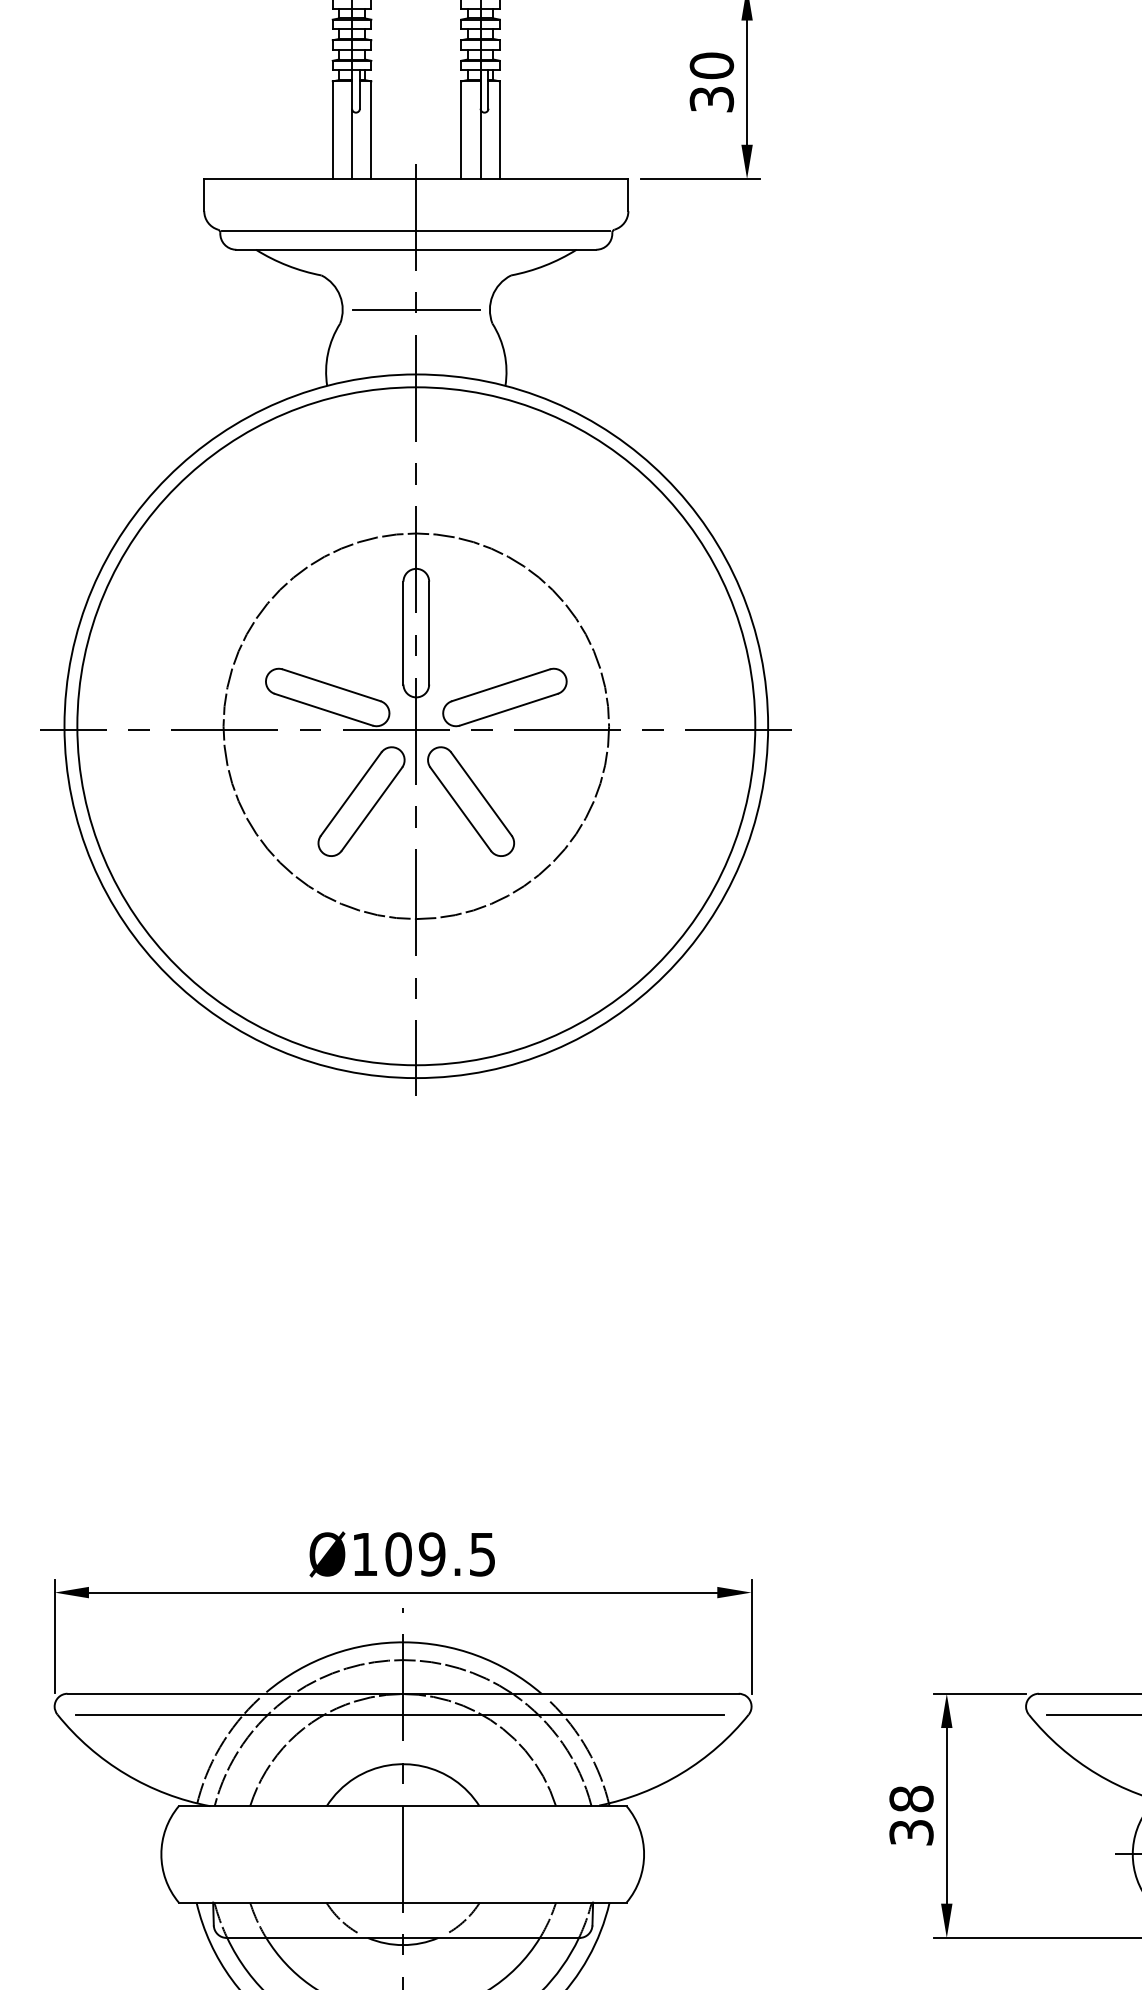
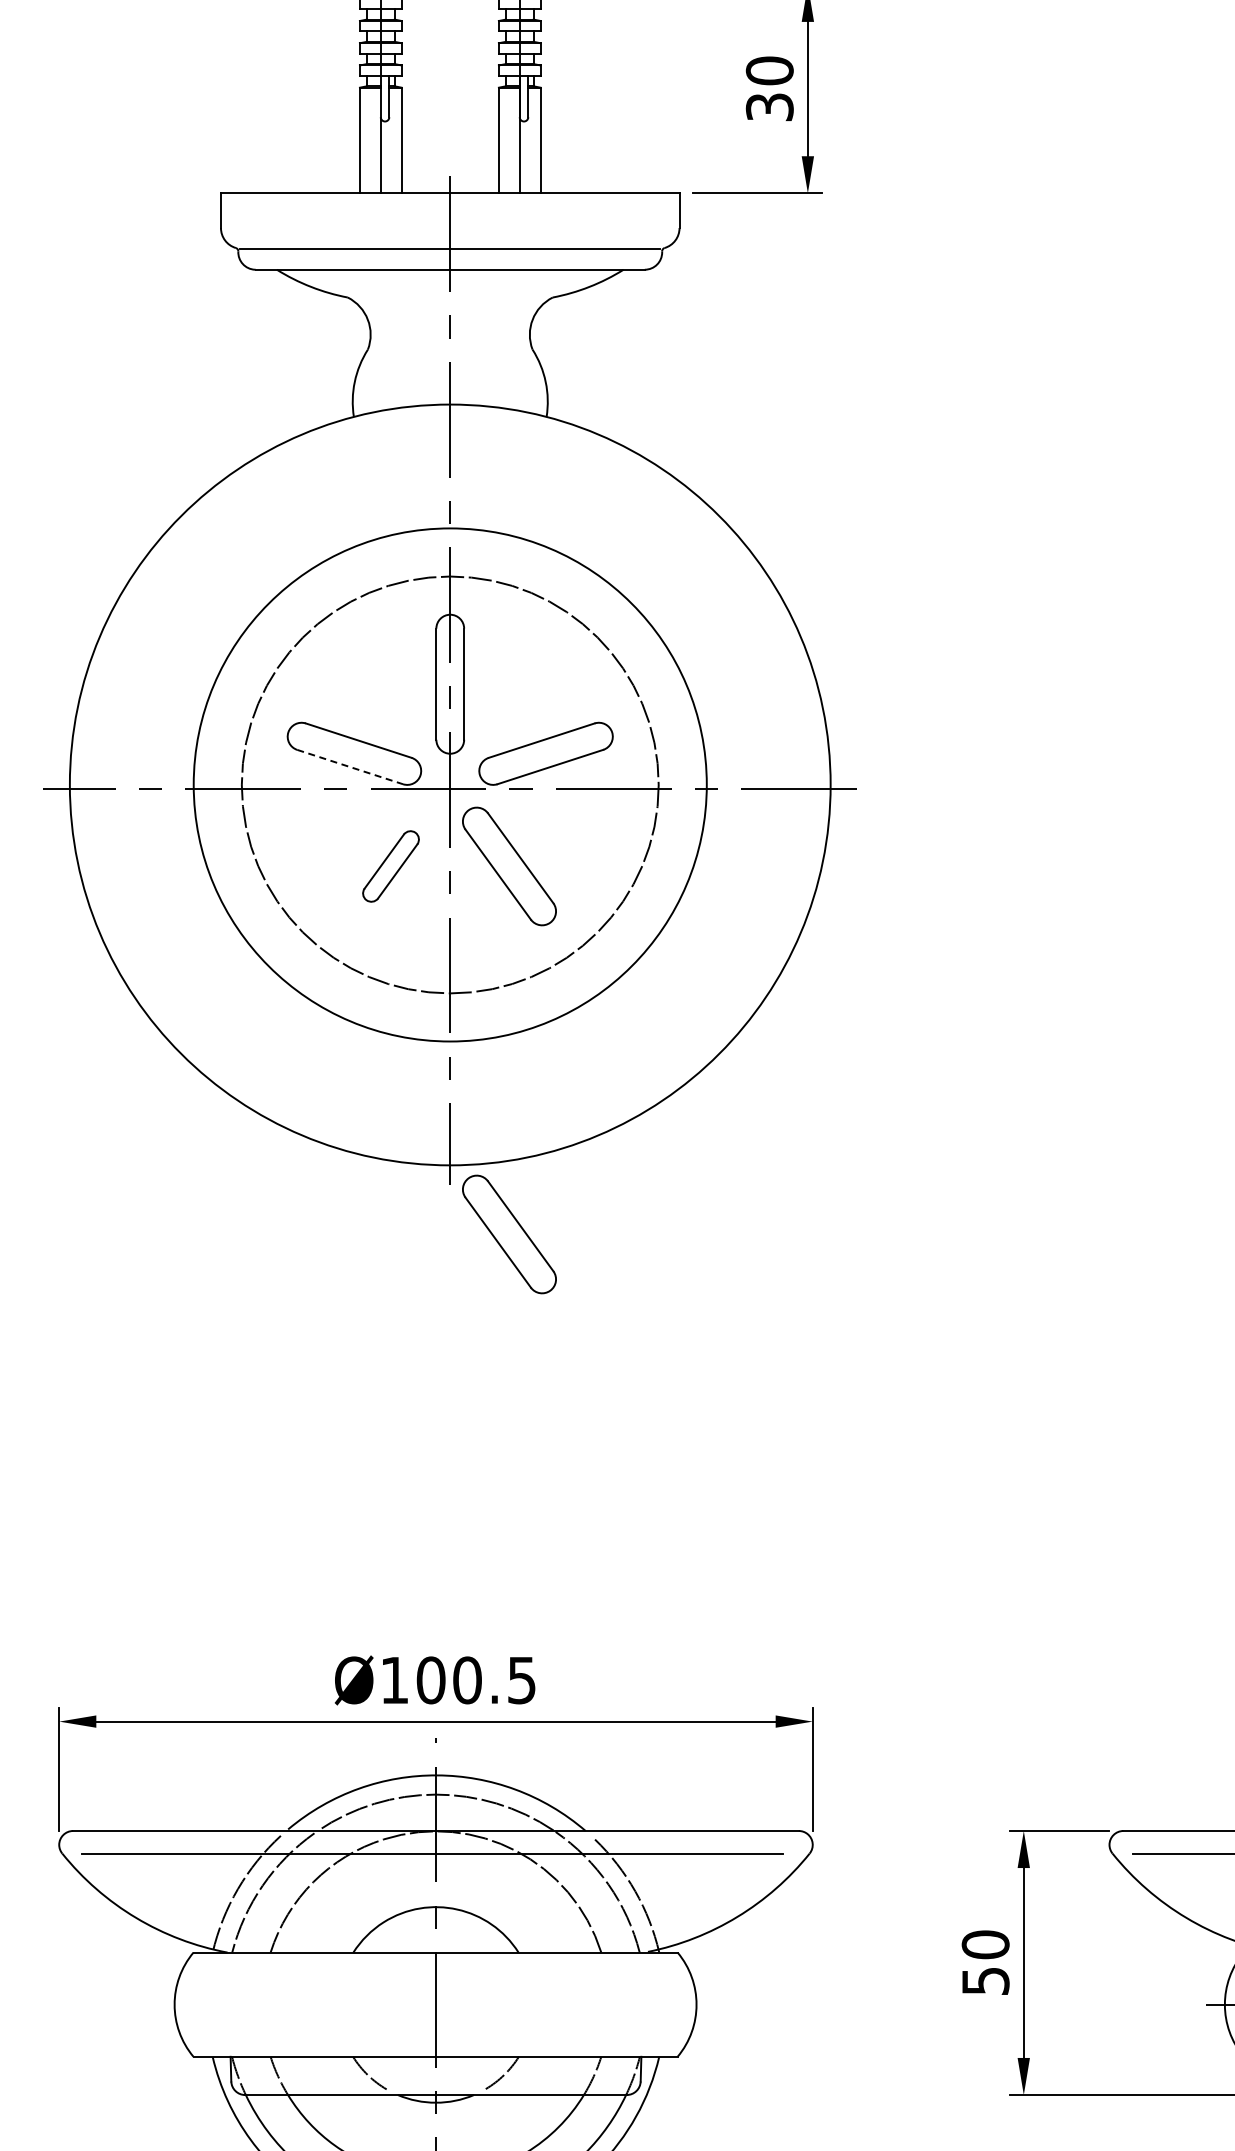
line: (416, 309) -> (450, 334), removed
line: (324, 710) -> (350, 767), solid -> dashed
circle: (415, 725) -> (449, 784), size x0.7
part: (361, 801) -> (390, 866), size x0.6
part: (471, 1142) -> (509, 1234), added
text: (432, 1554) -> (467, 1680), Ø109.5 -> Ø100.5
text: (911, 1815) -> (985, 1962), 38 -> 50

